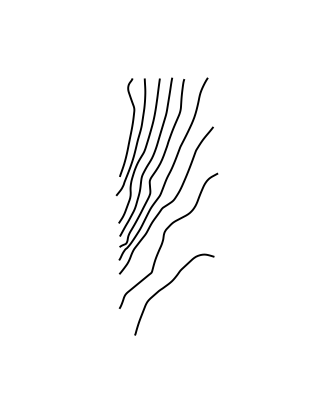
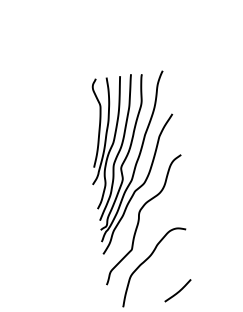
curve: (197, 324) -> (177, 291), added

